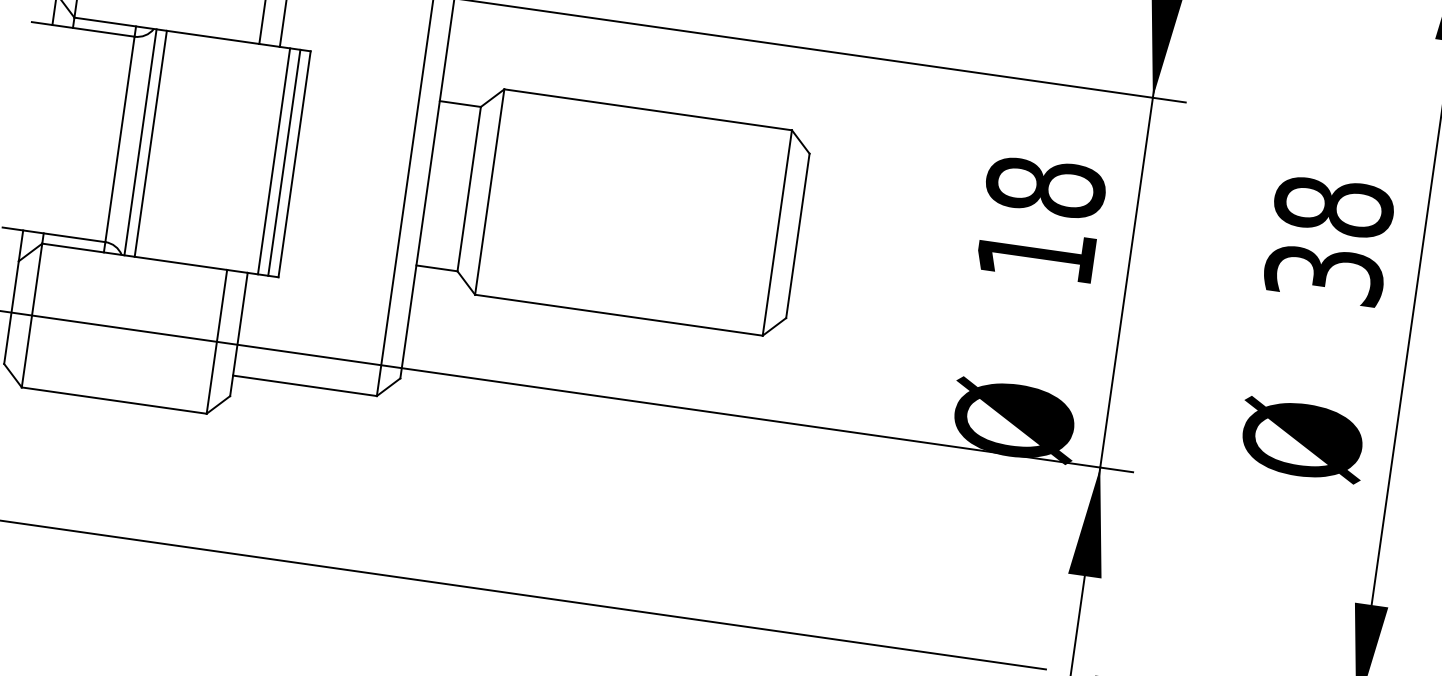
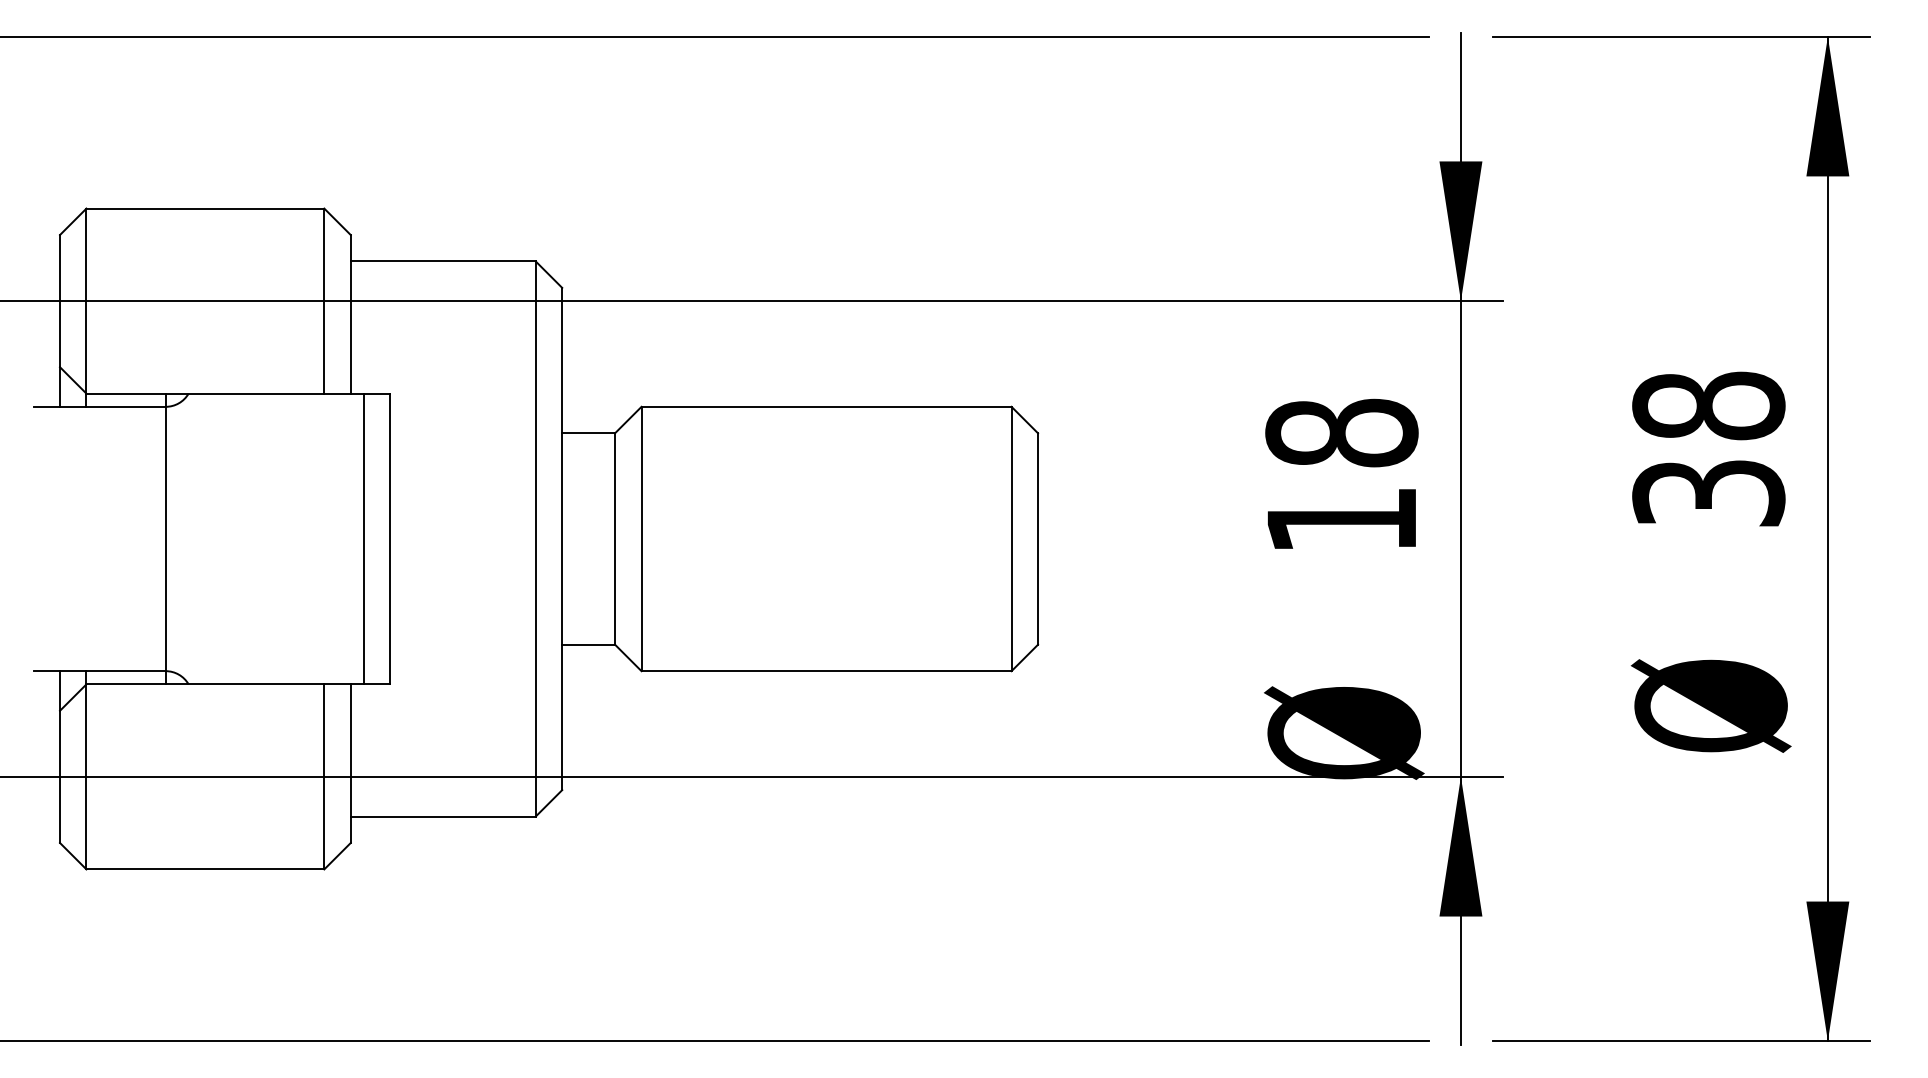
line: (140, 142) -> (192, 538), removed
line: (150, 143) -> (205, 538), removed
line: (284, 162) -> (377, 538), removed

